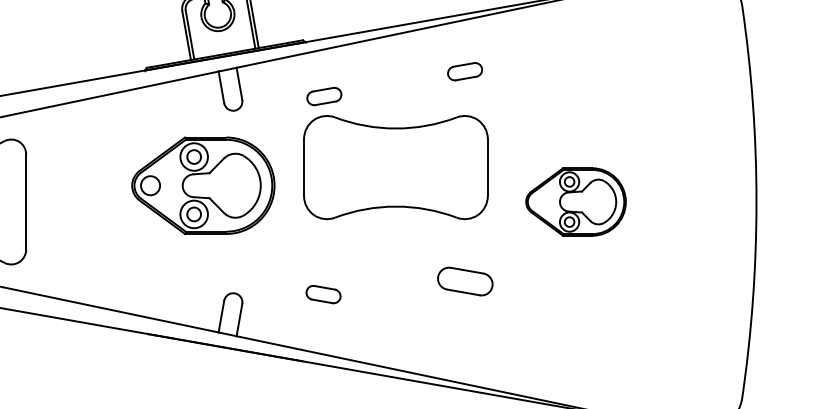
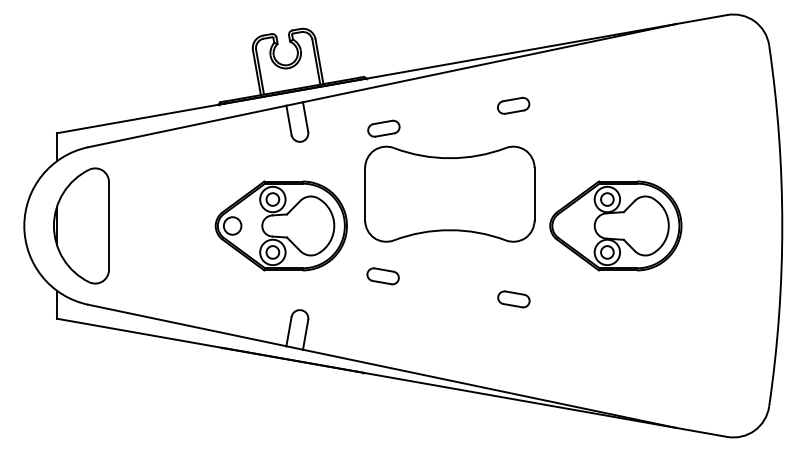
part: (202, 185) -> (280, 225), moved
part: (575, 201) -> (615, 225), size x1.43
part: (464, 281) -> (513, 299), size x0.62
part: (322, 294) -> (382, 276), moved

